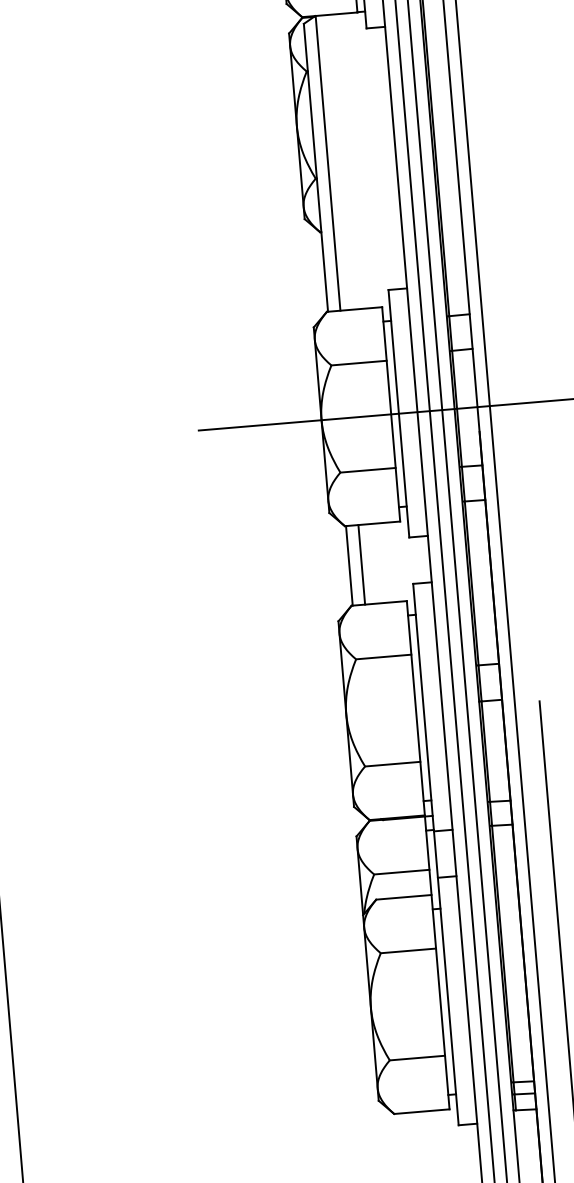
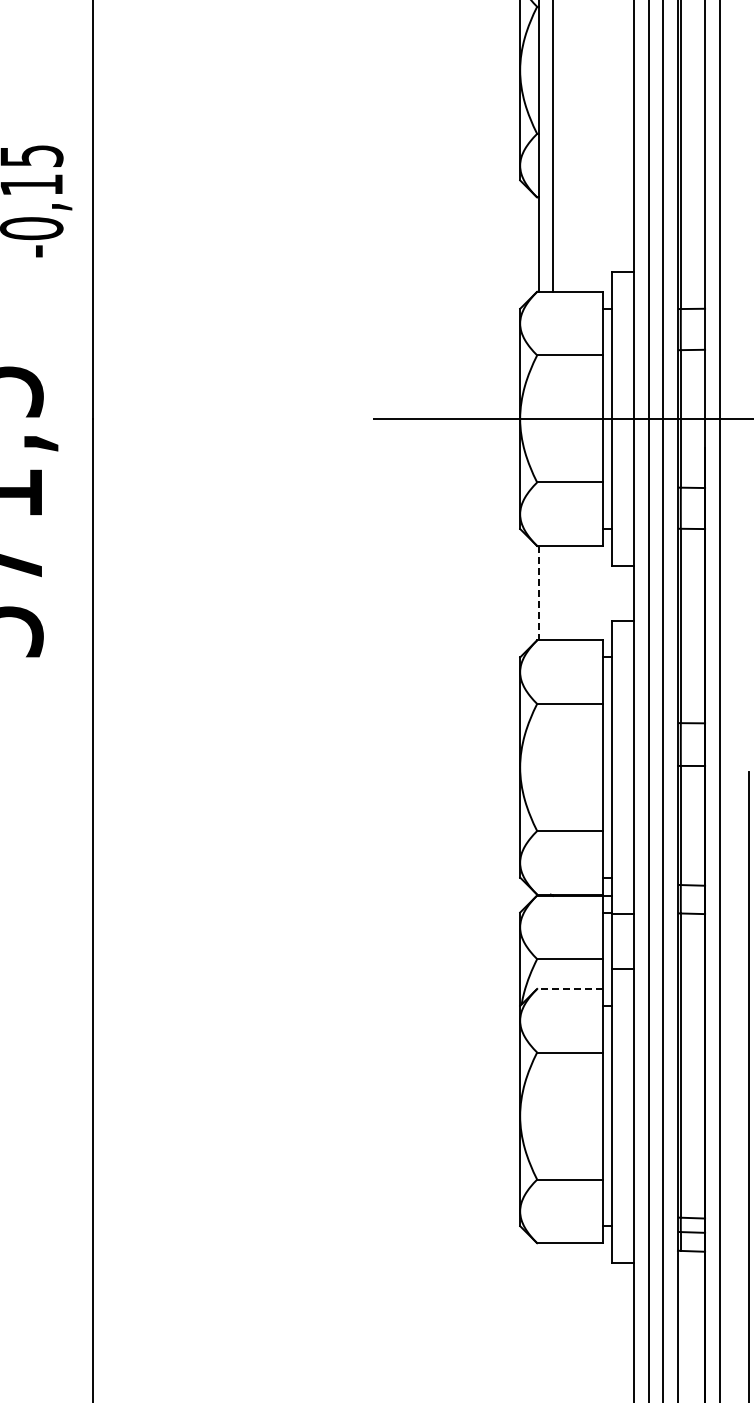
line: (362, 565) -> (553, 593), removed
line: (349, 566) -> (538, 593), solid -> dashed
line: (403, 896) -> (569, 988), solid -> dashed

